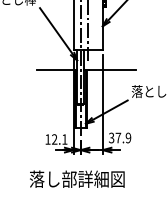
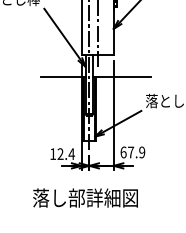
text: (111, 137) -> (123, 151), 37.9 -> 67.9
text: (64, 139) -> (71, 154), 12.1 -> 12.4

